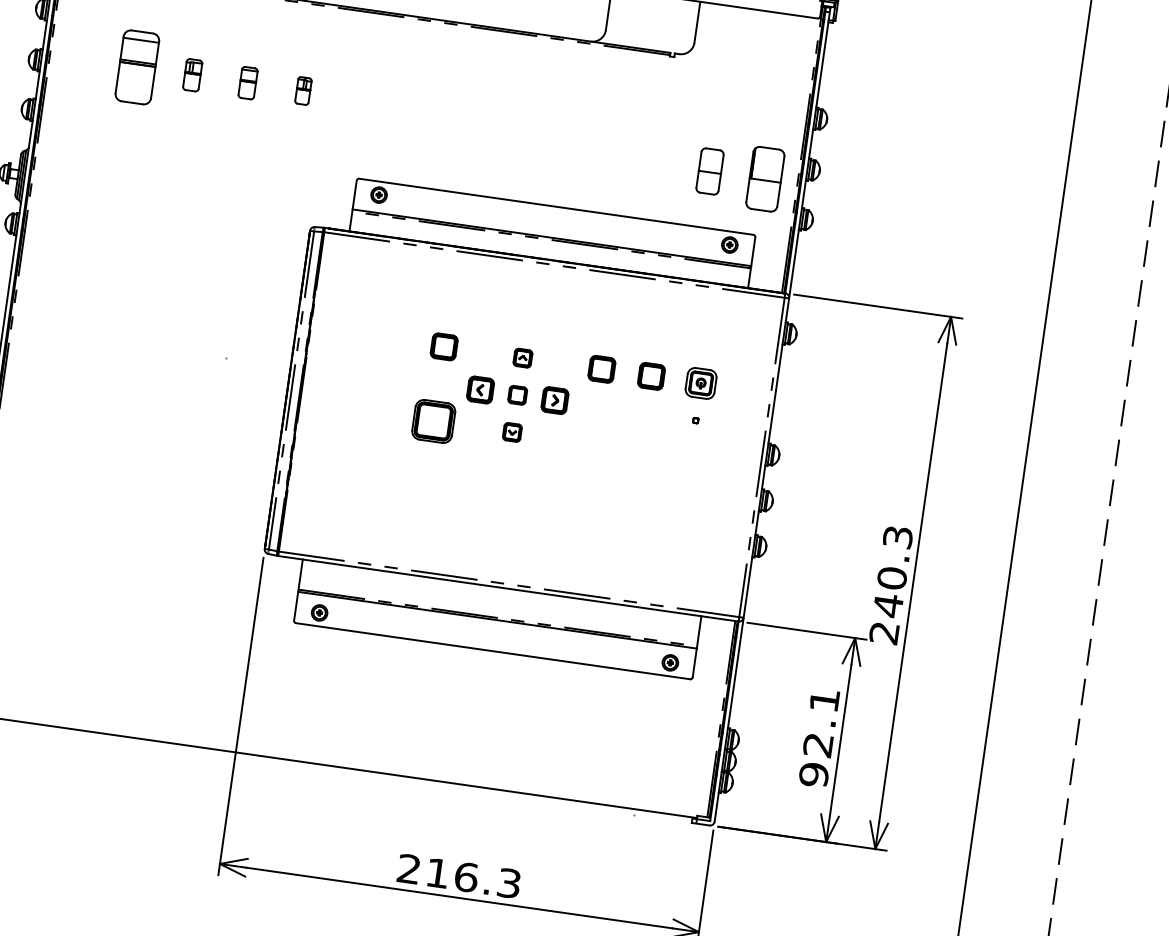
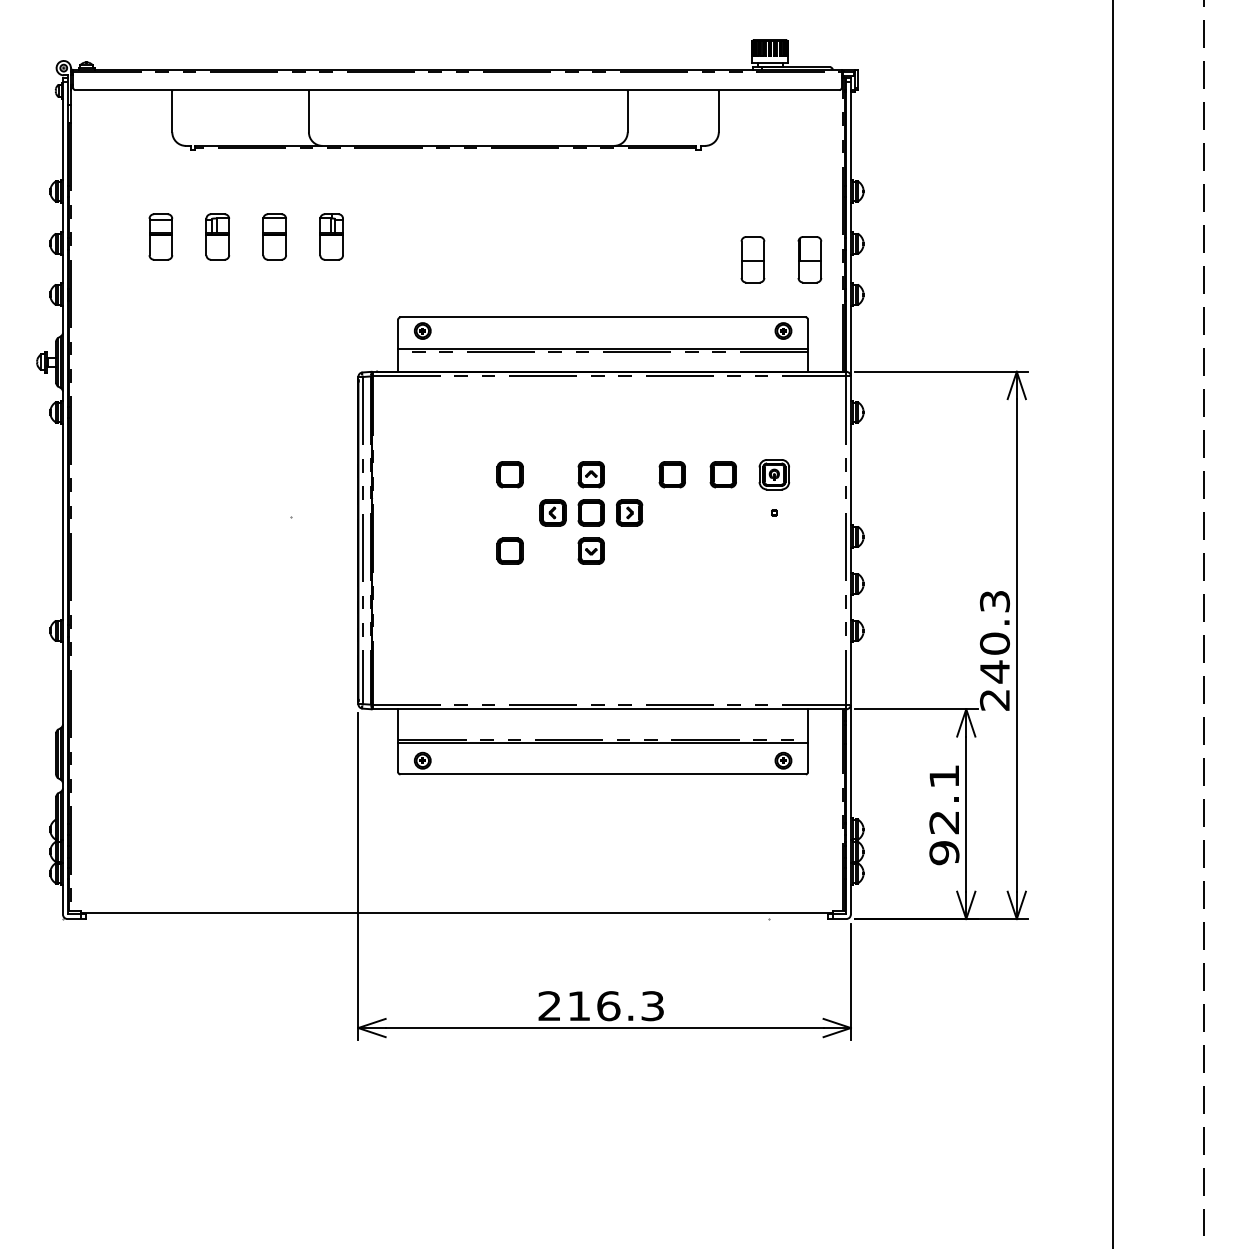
part: (137, 66) -> (160, 236), size x0.62
part: (192, 74) -> (217, 236), size x1.43
part: (247, 82) -> (274, 236), size x1.43
part: (303, 90) -> (331, 236), size x1.67
part: (765, 179) -> (809, 259), size x0.71
part: (522, 357) -> (590, 474), size x1.43
part: (517, 394) -> (590, 512), size x1.43
part: (433, 420) -> (509, 550), size x0.62
part: (511, 431) -> (590, 550), size x1.43

